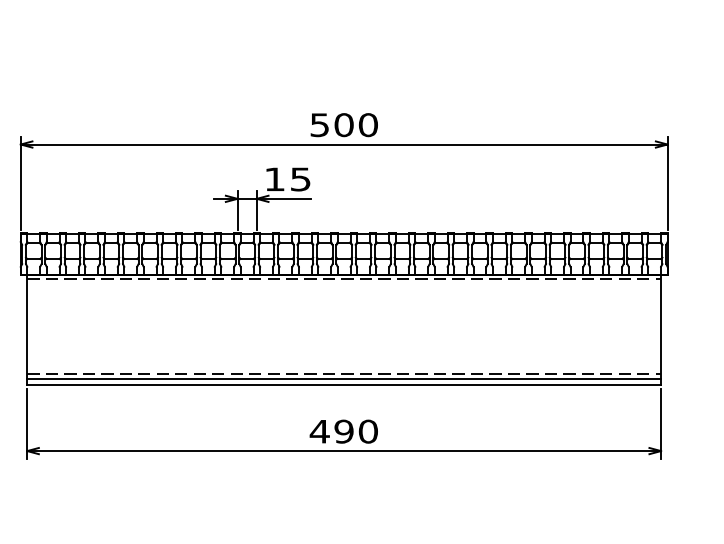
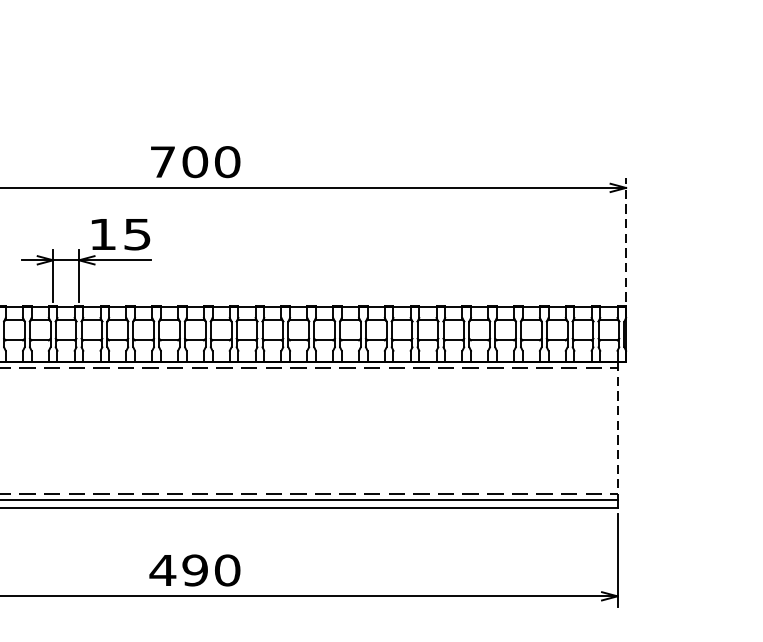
text: (319, 125) -> (162, 162), 500 -> 700
line: (667, 183) -> (626, 239), solid -> dashed
line: (661, 326) -> (618, 430), solid -> dashed

